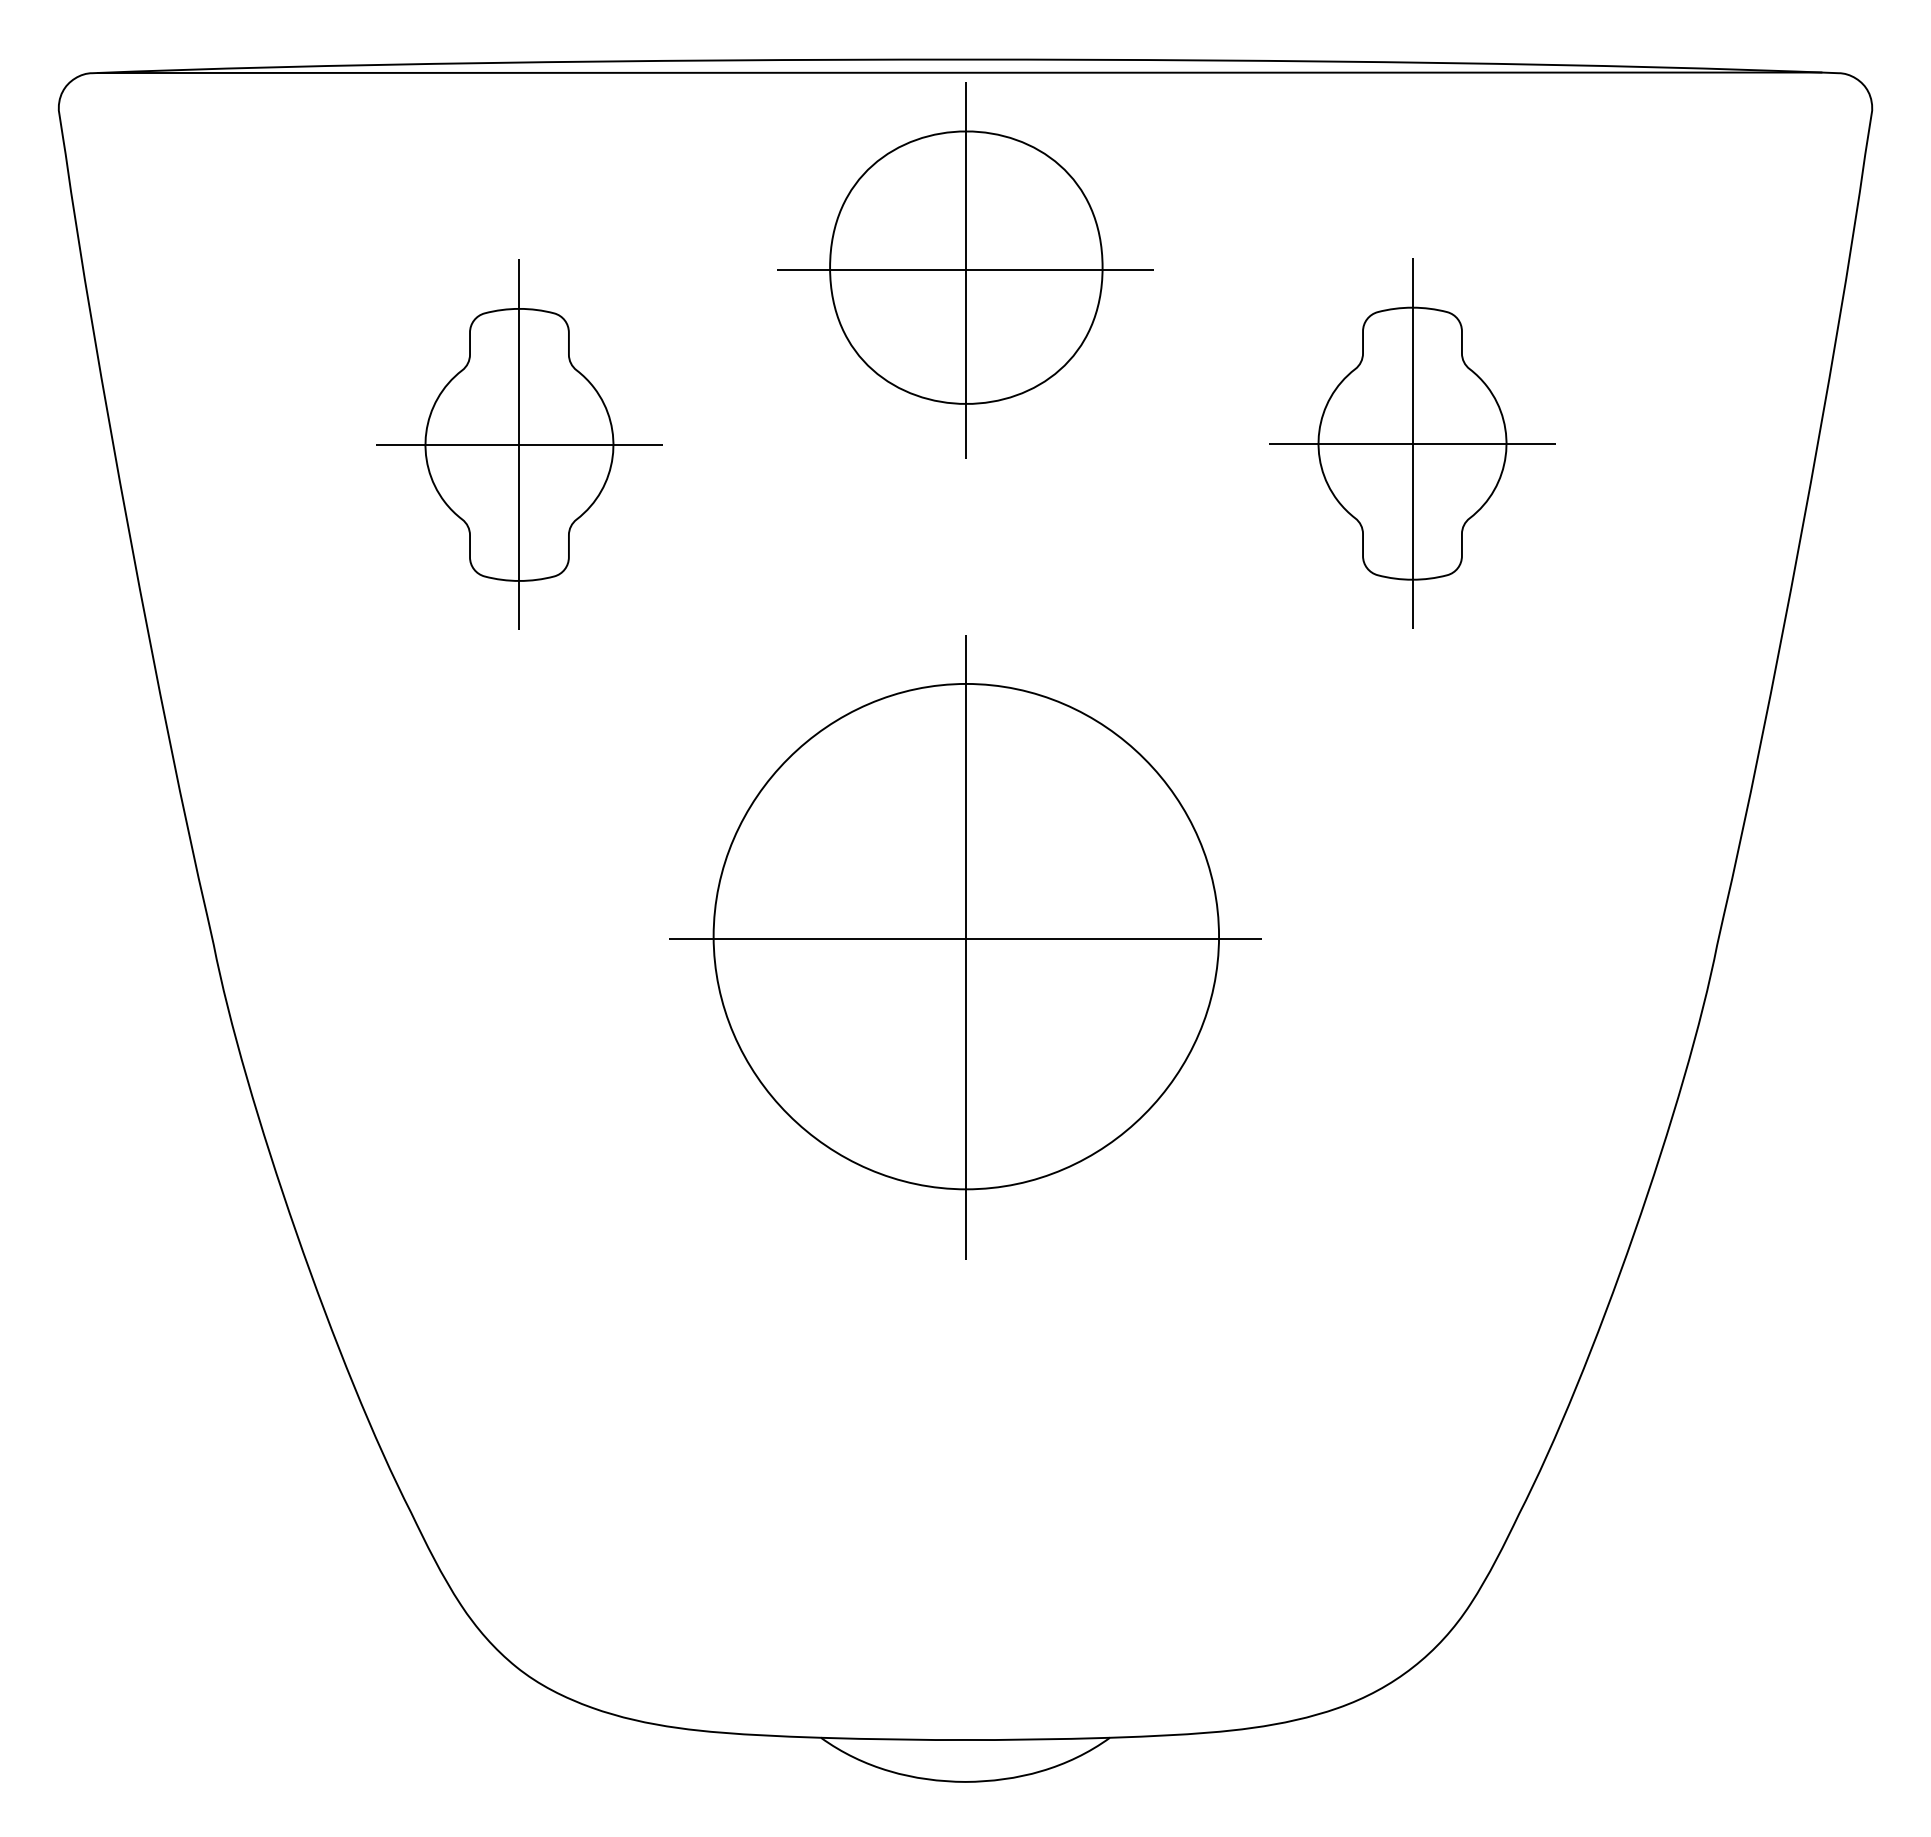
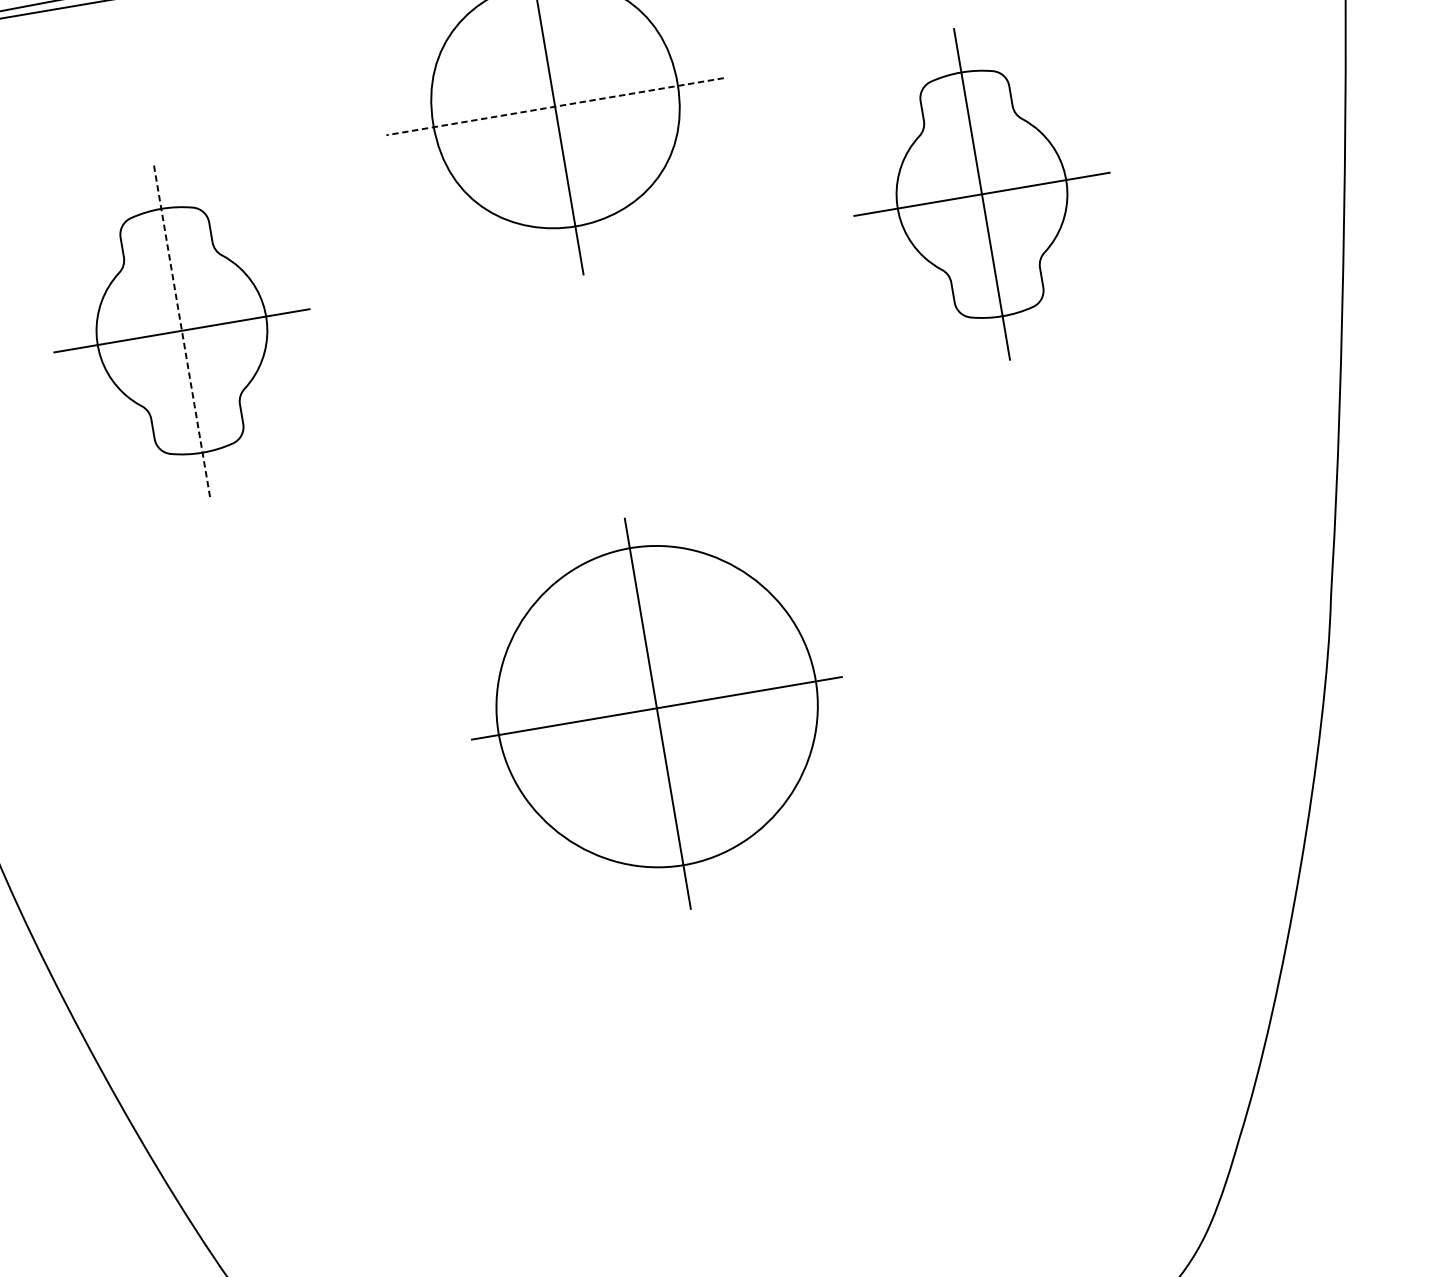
line: (964, 270) -> (554, 107), solid -> dashed
line: (519, 444) -> (181, 330), solid -> dashed
part: (965, 947) -> (657, 713), size x0.7

